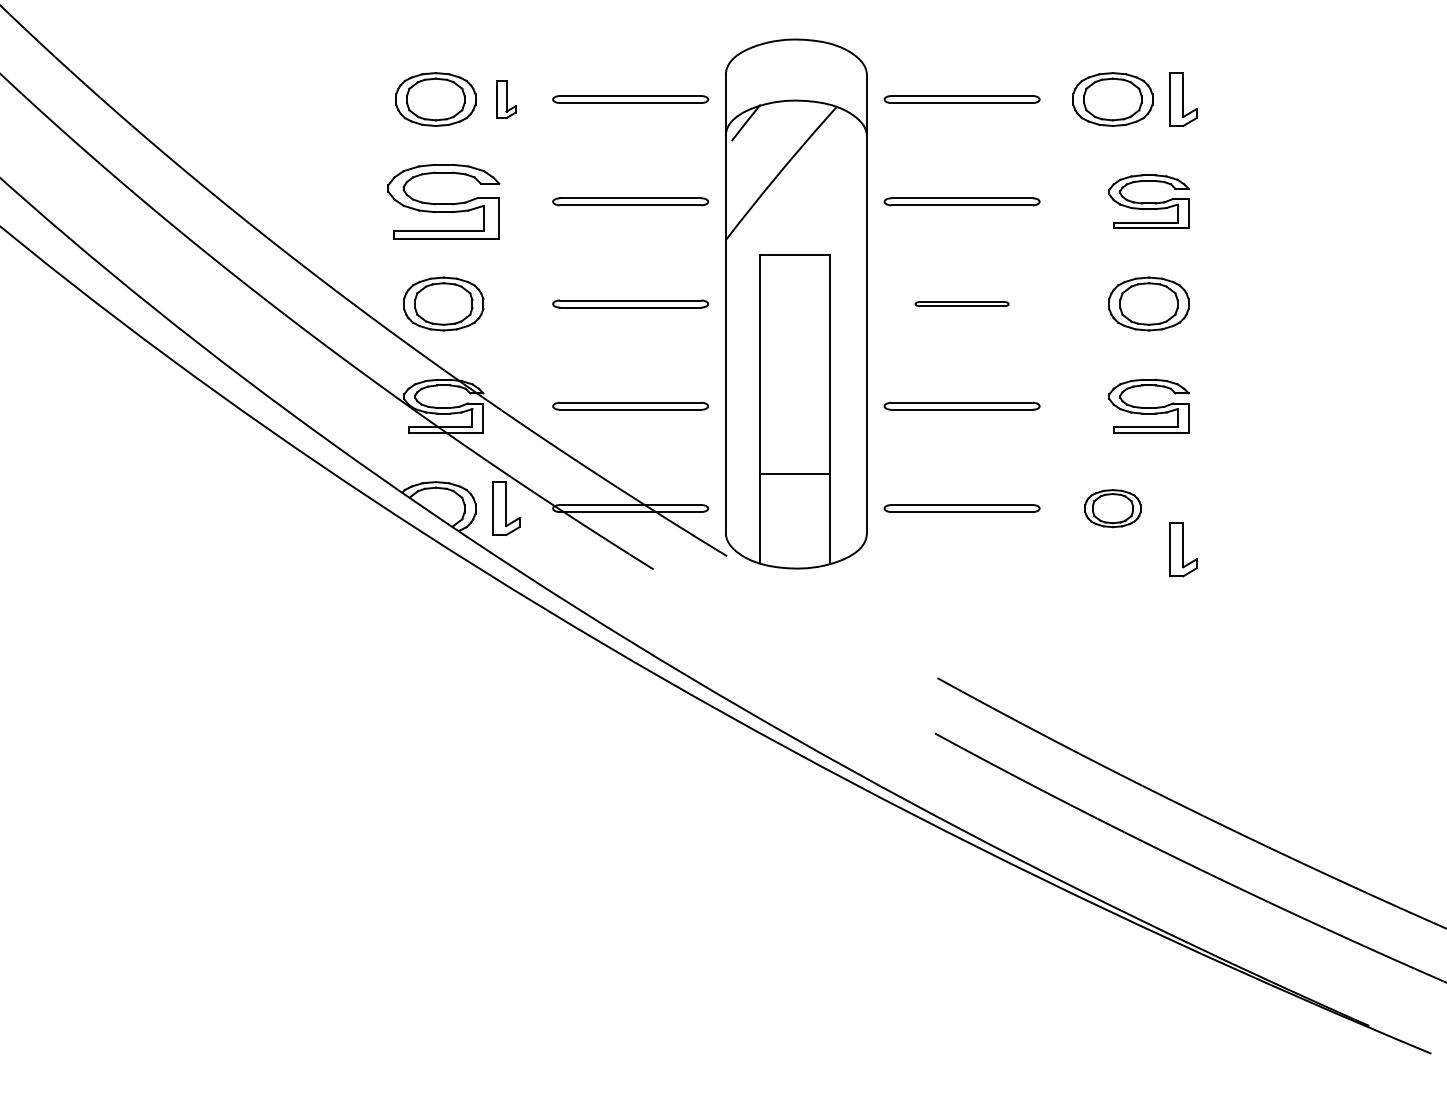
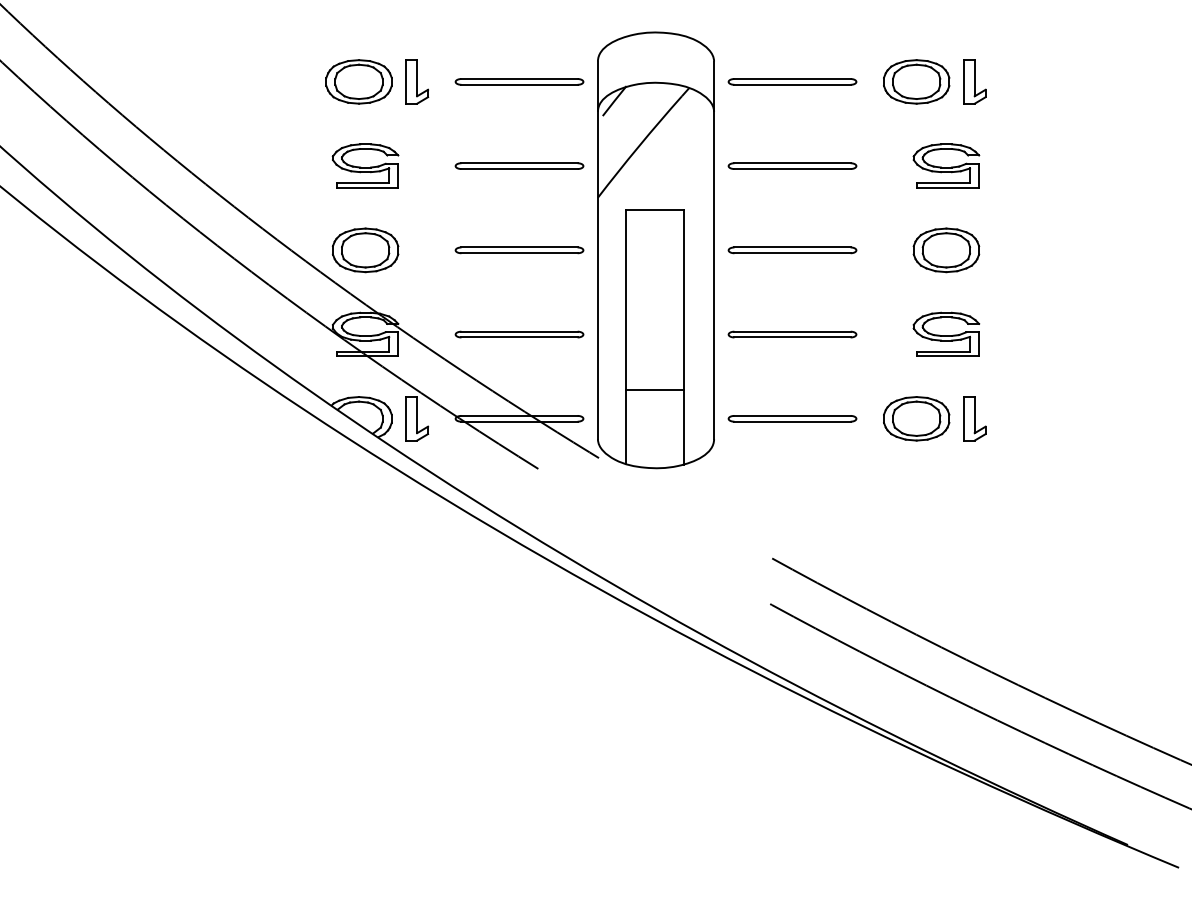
part: (506, 99) -> (417, 81), size x1.43
part: (443, 201) -> (365, 165), size x0.71
part: (962, 304) -> (792, 250), size x1.67
part: (1112, 508) -> (916, 418), size x1.43
part: (1183, 549) -> (974, 418), moved

